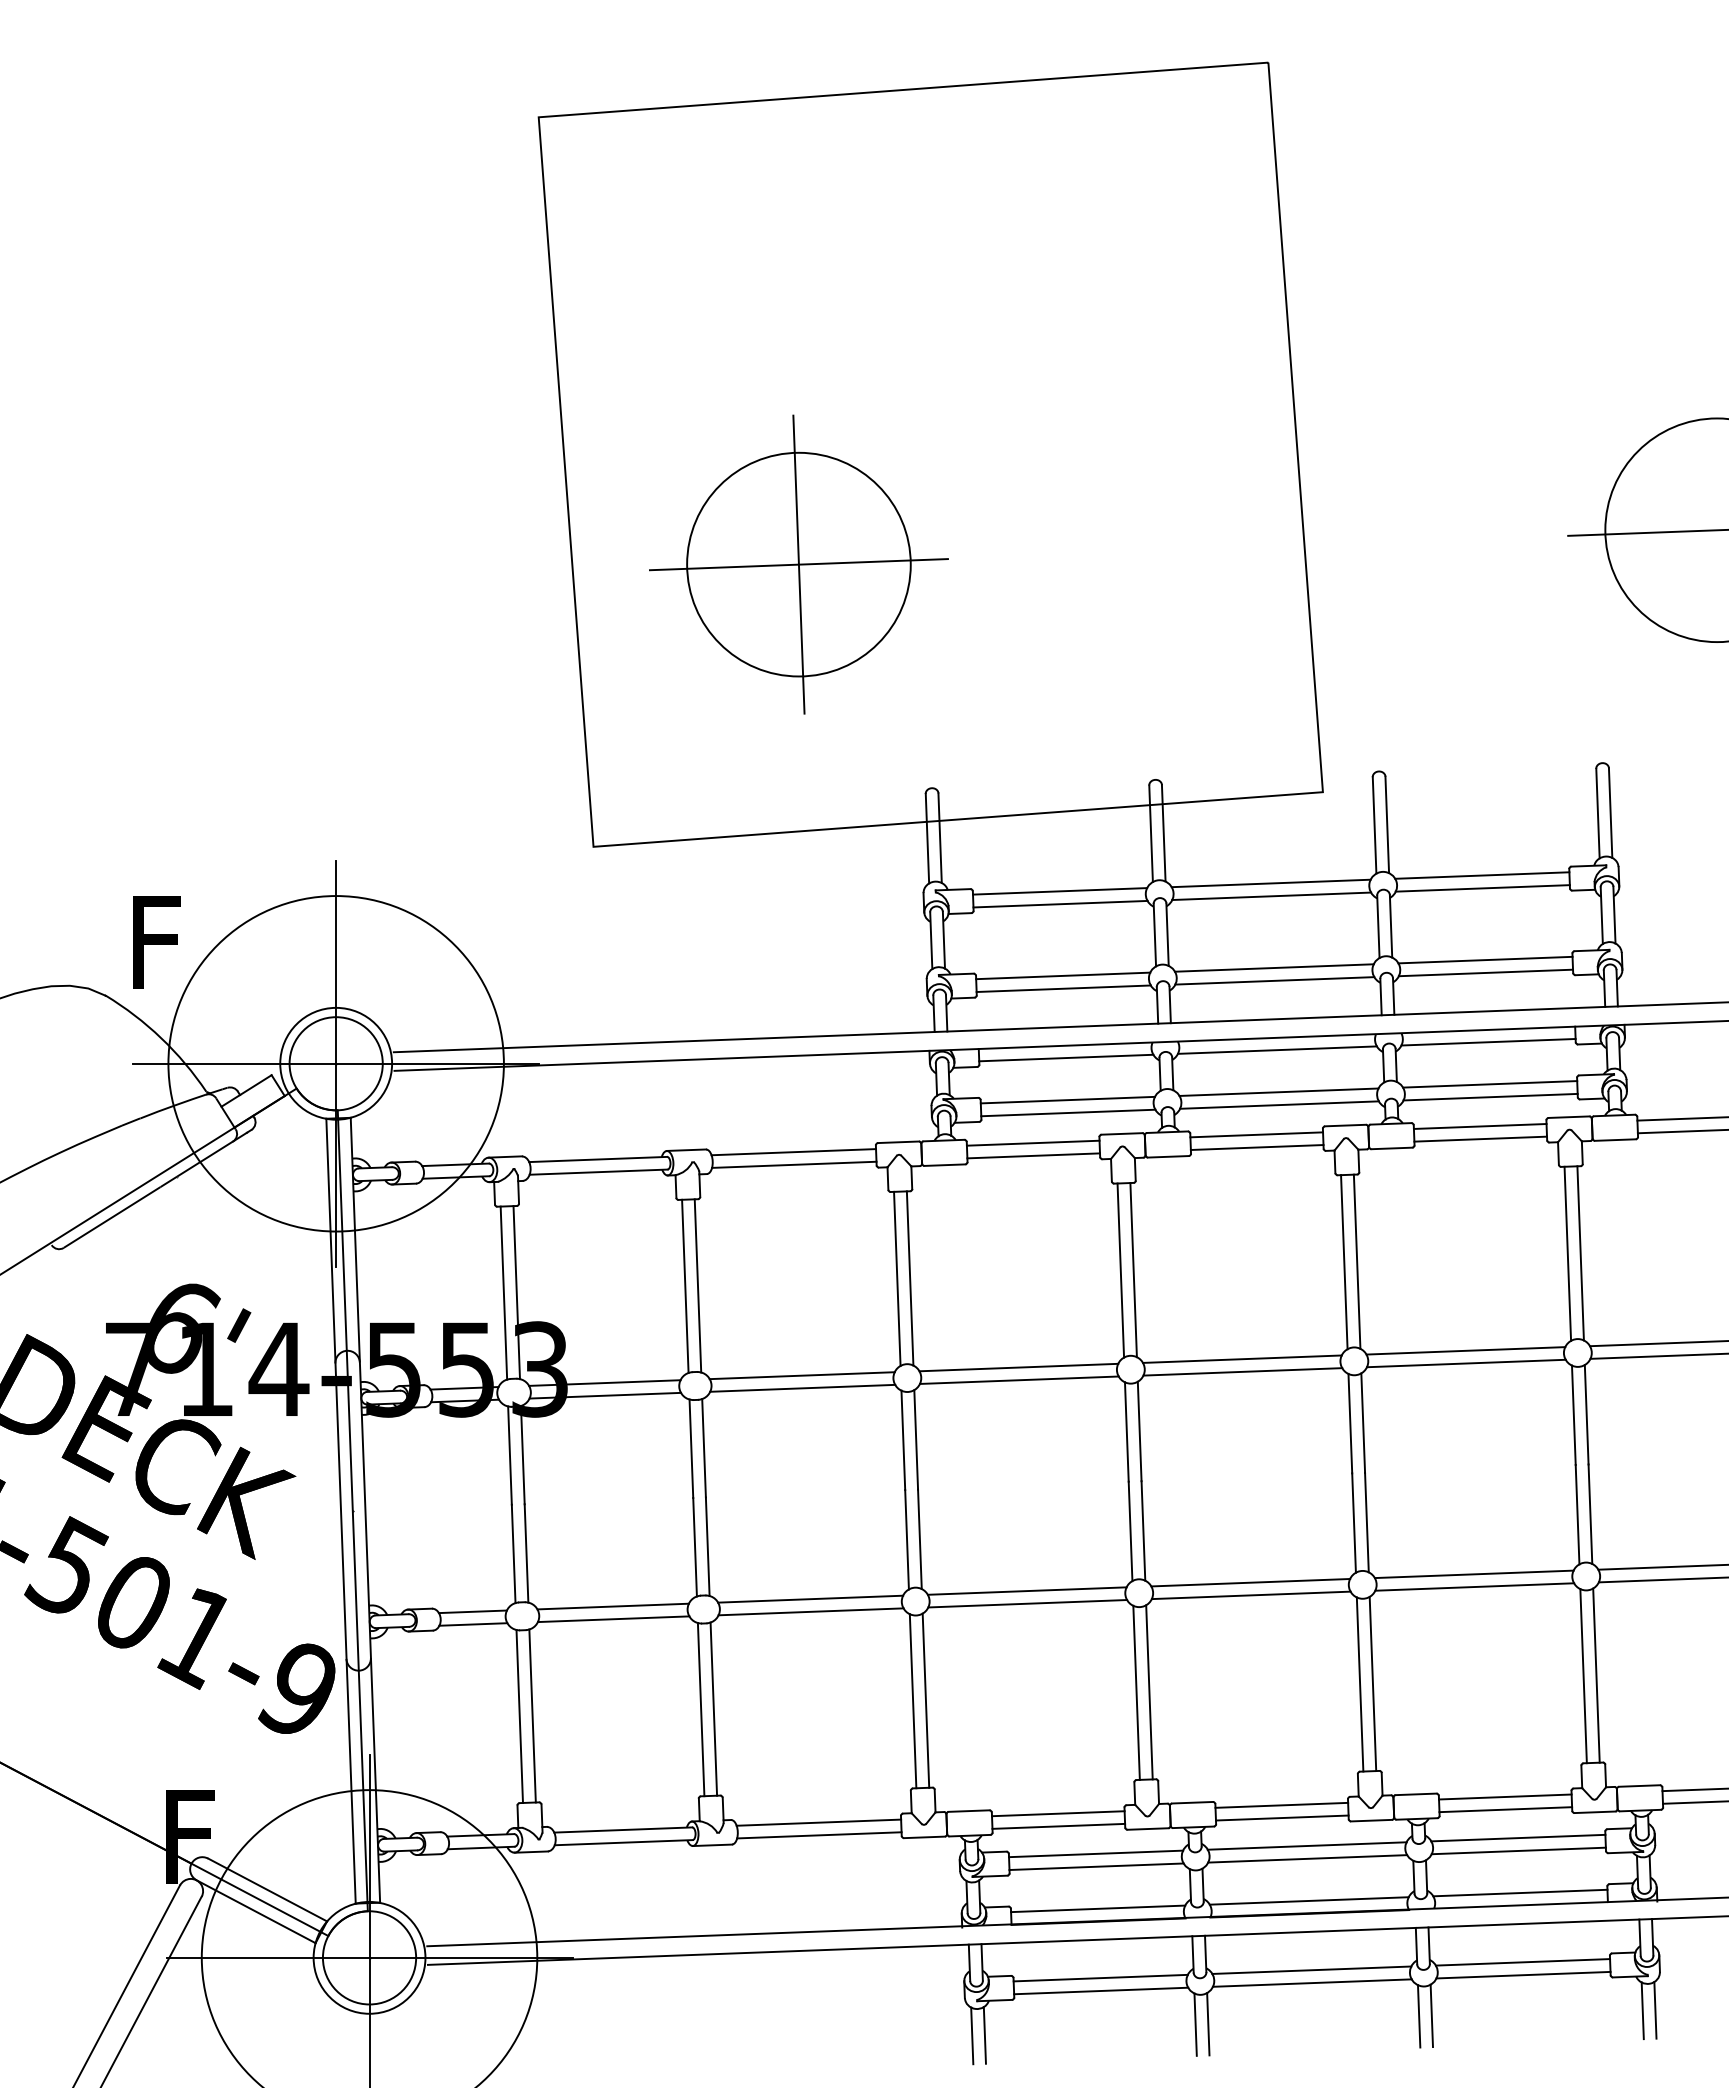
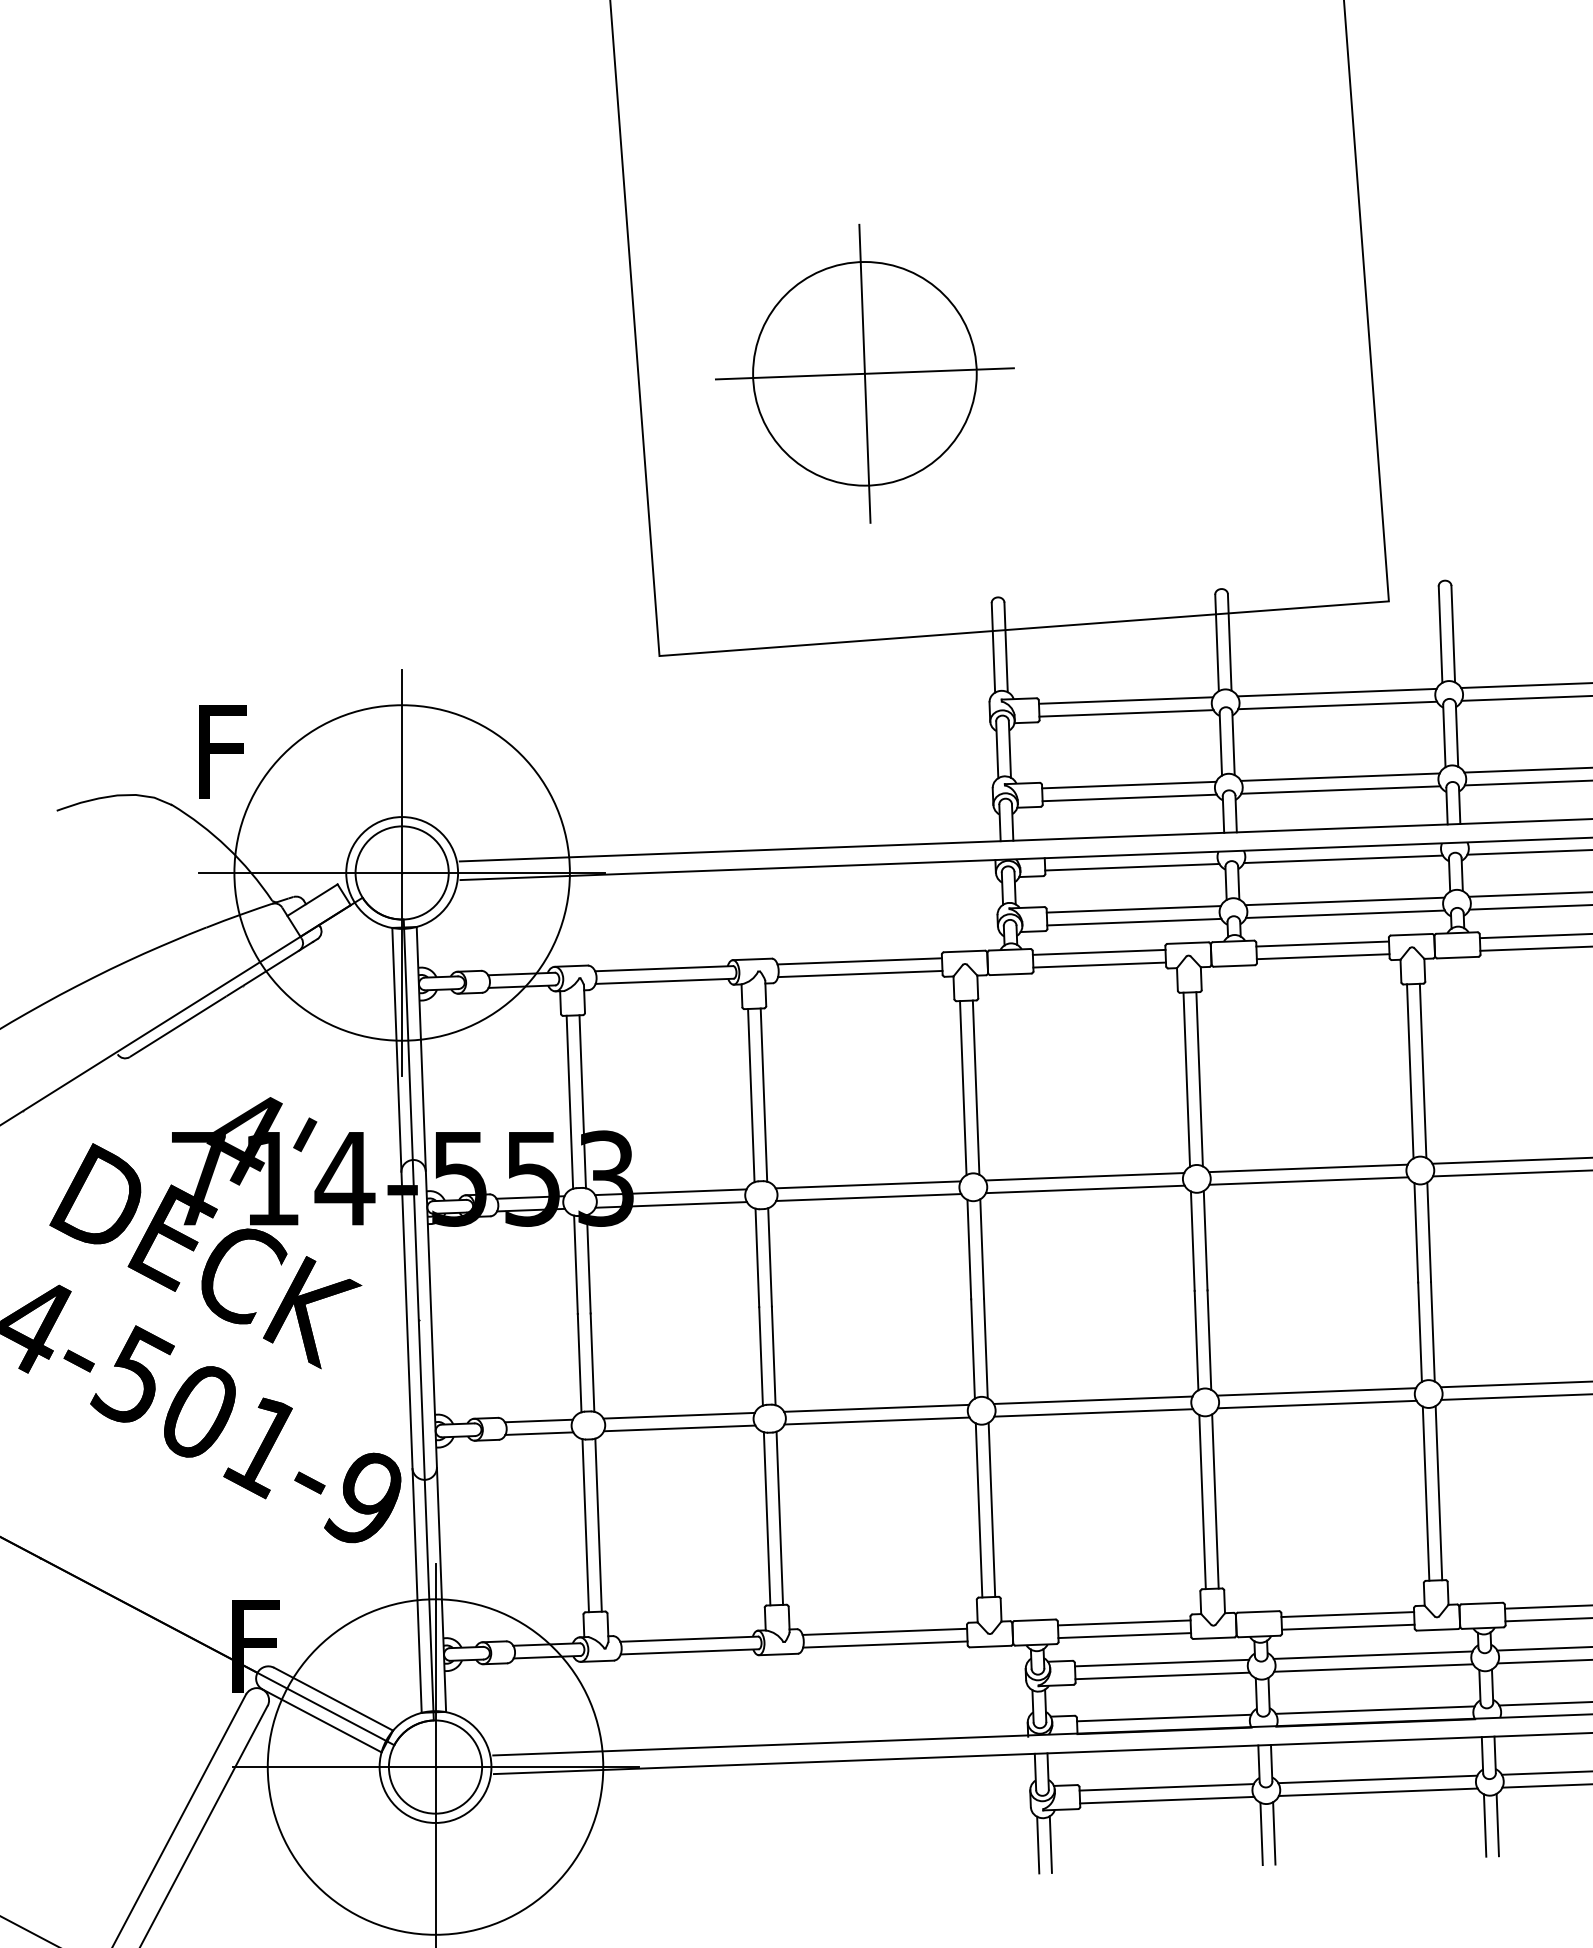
text: (180, 1329) -> (246, 1138), 6' -> 4'

